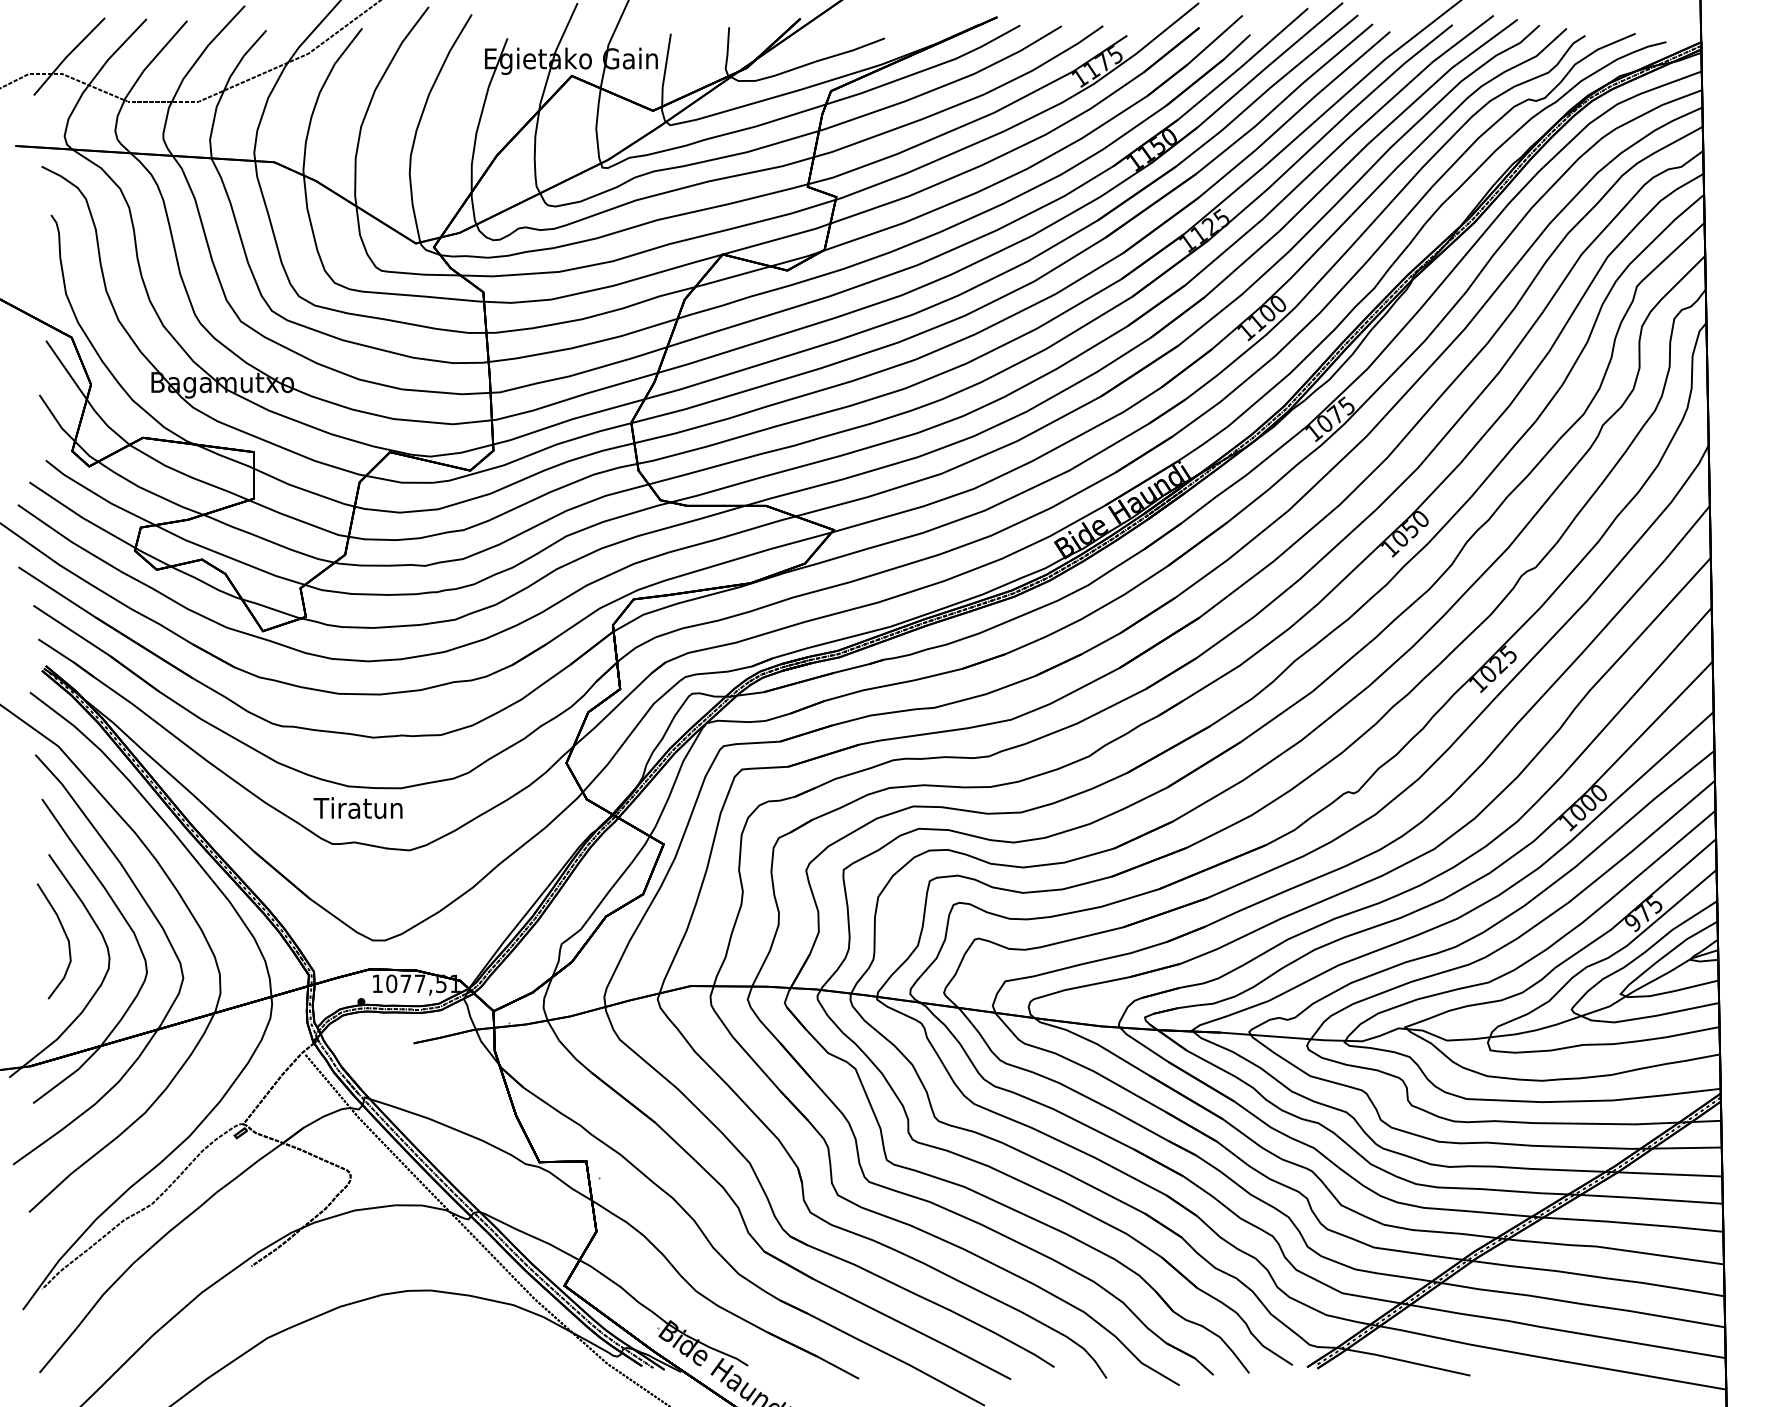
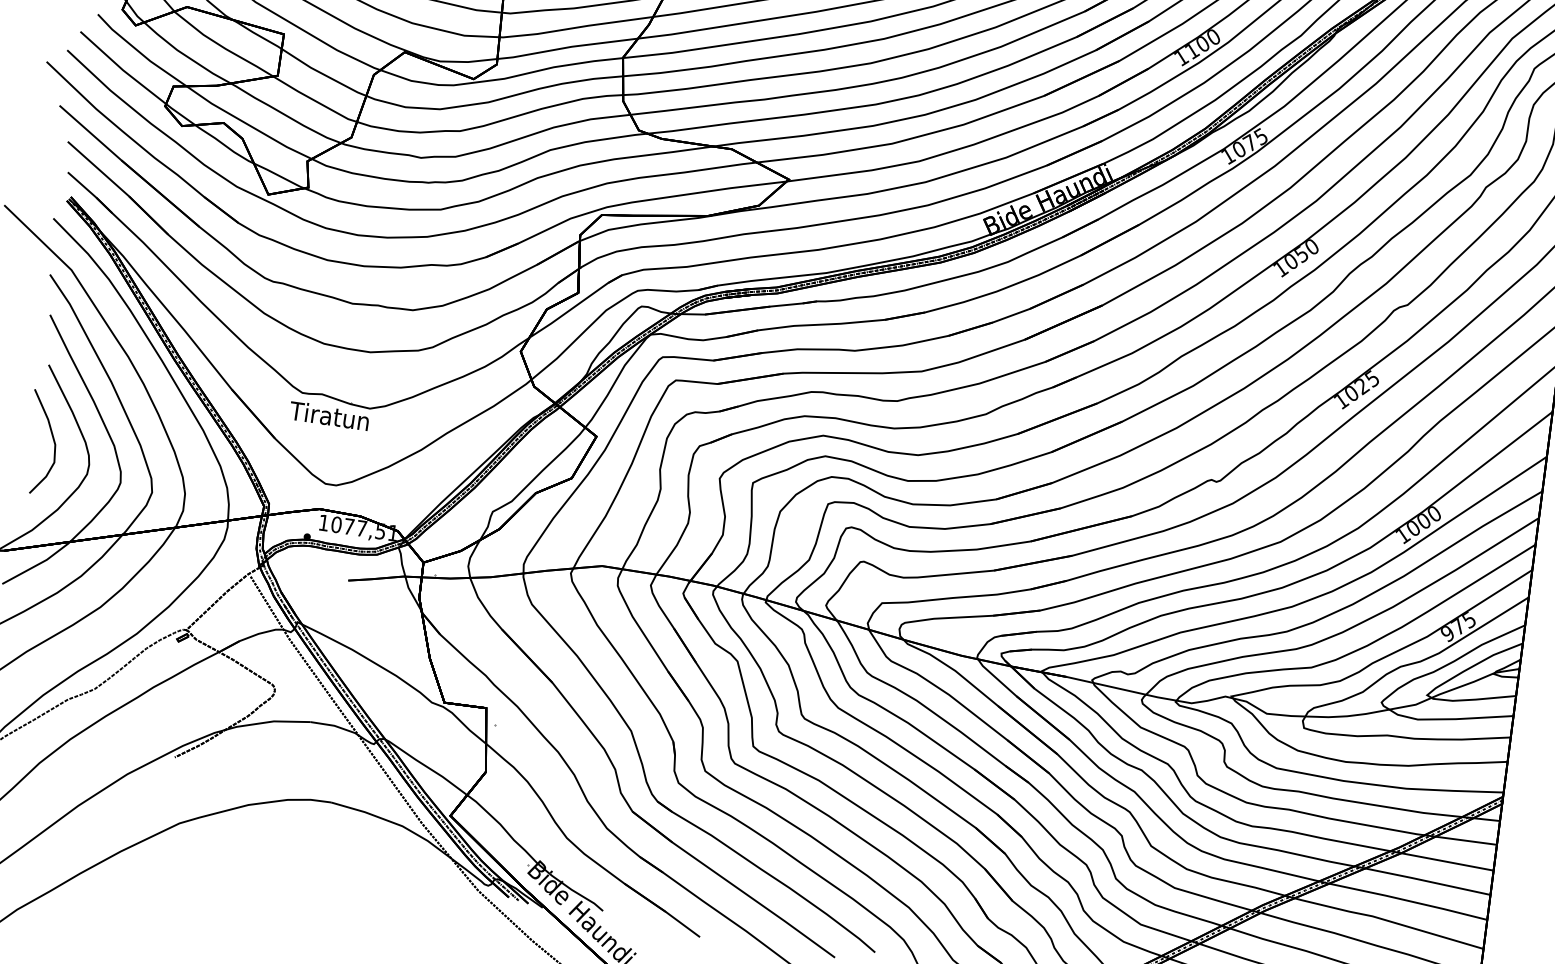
text: (357, 807) -> (328, 415), moved

